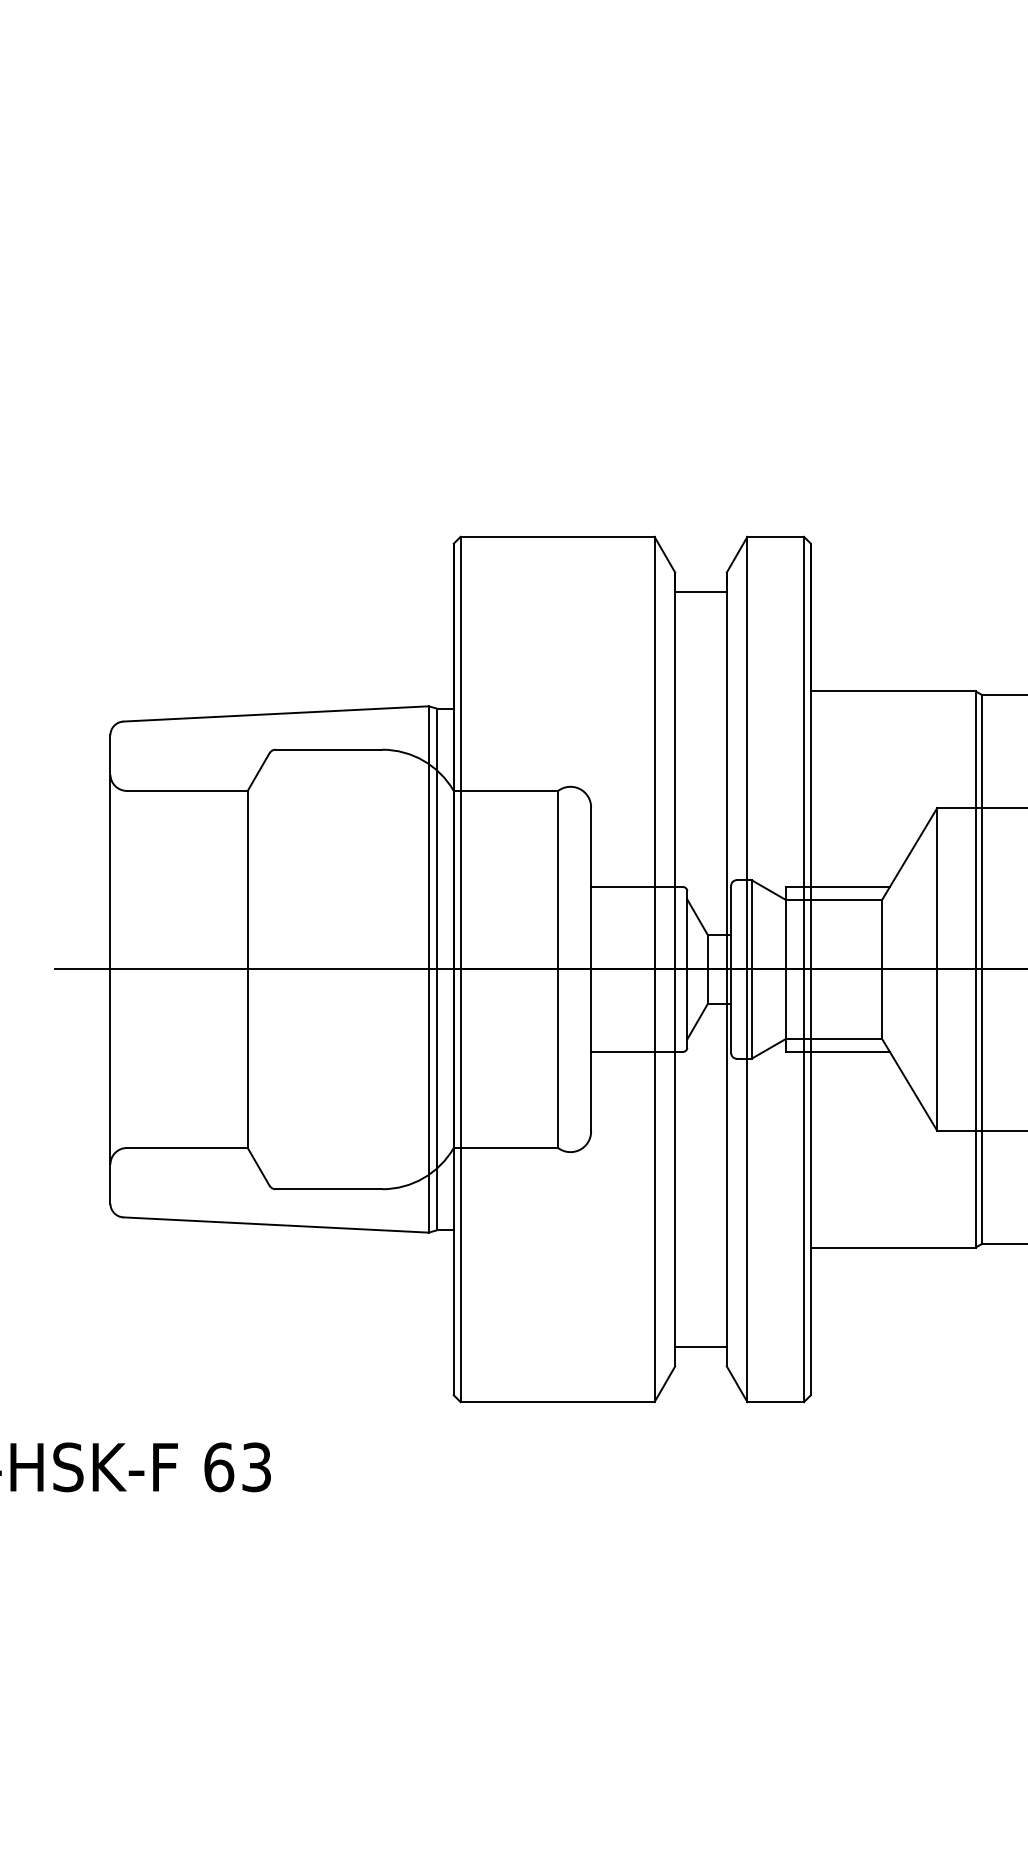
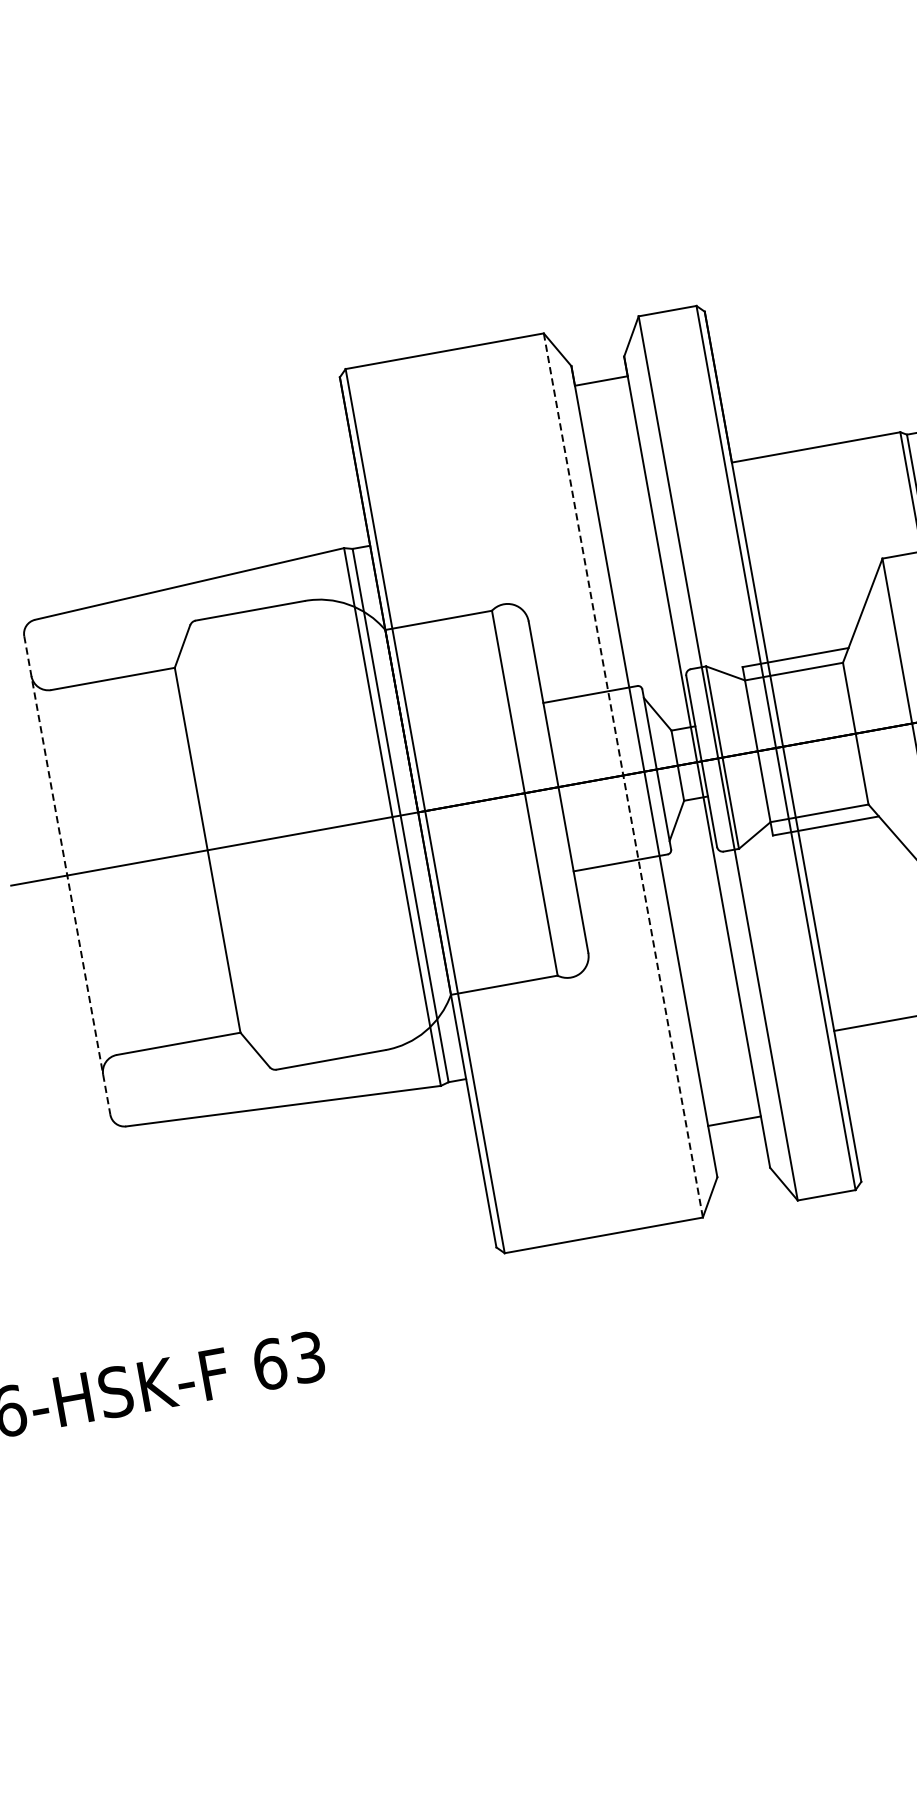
line: (110, 969) -> (67, 875), solid -> dashed
line: (654, 969) -> (623, 775), solid -> dashed
line: (700, 1347) -> (734, 1121), moved

